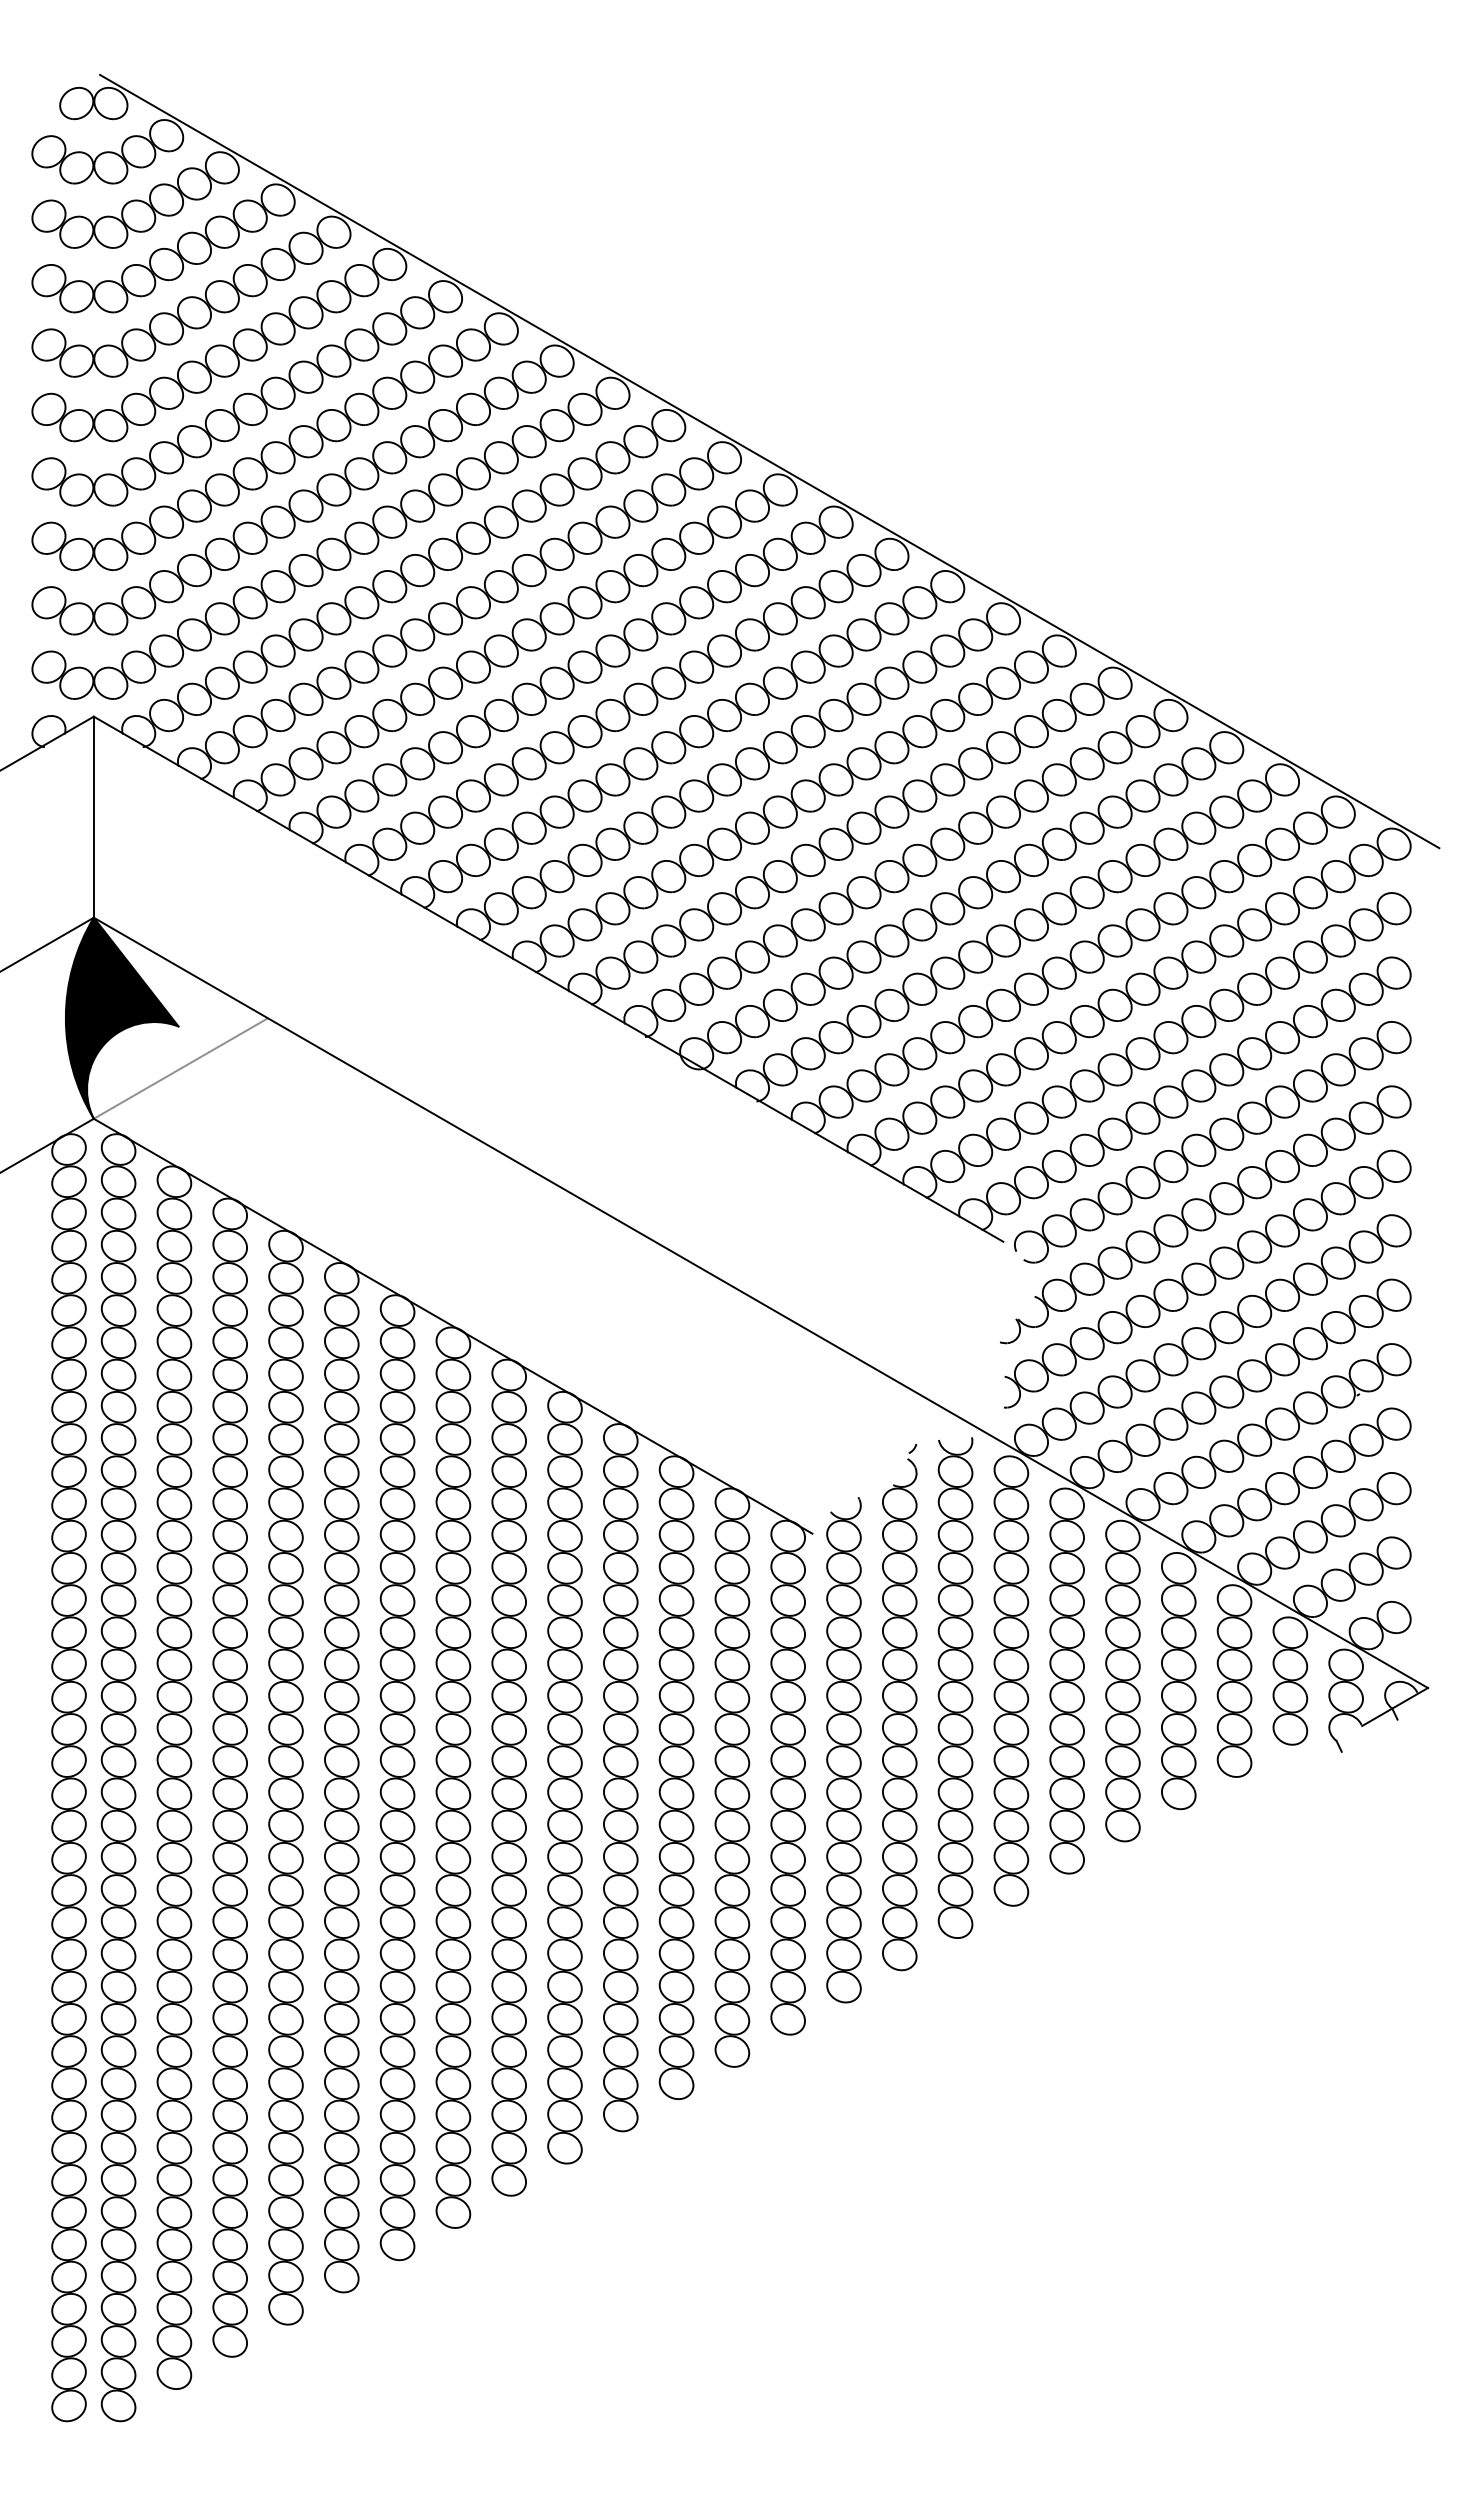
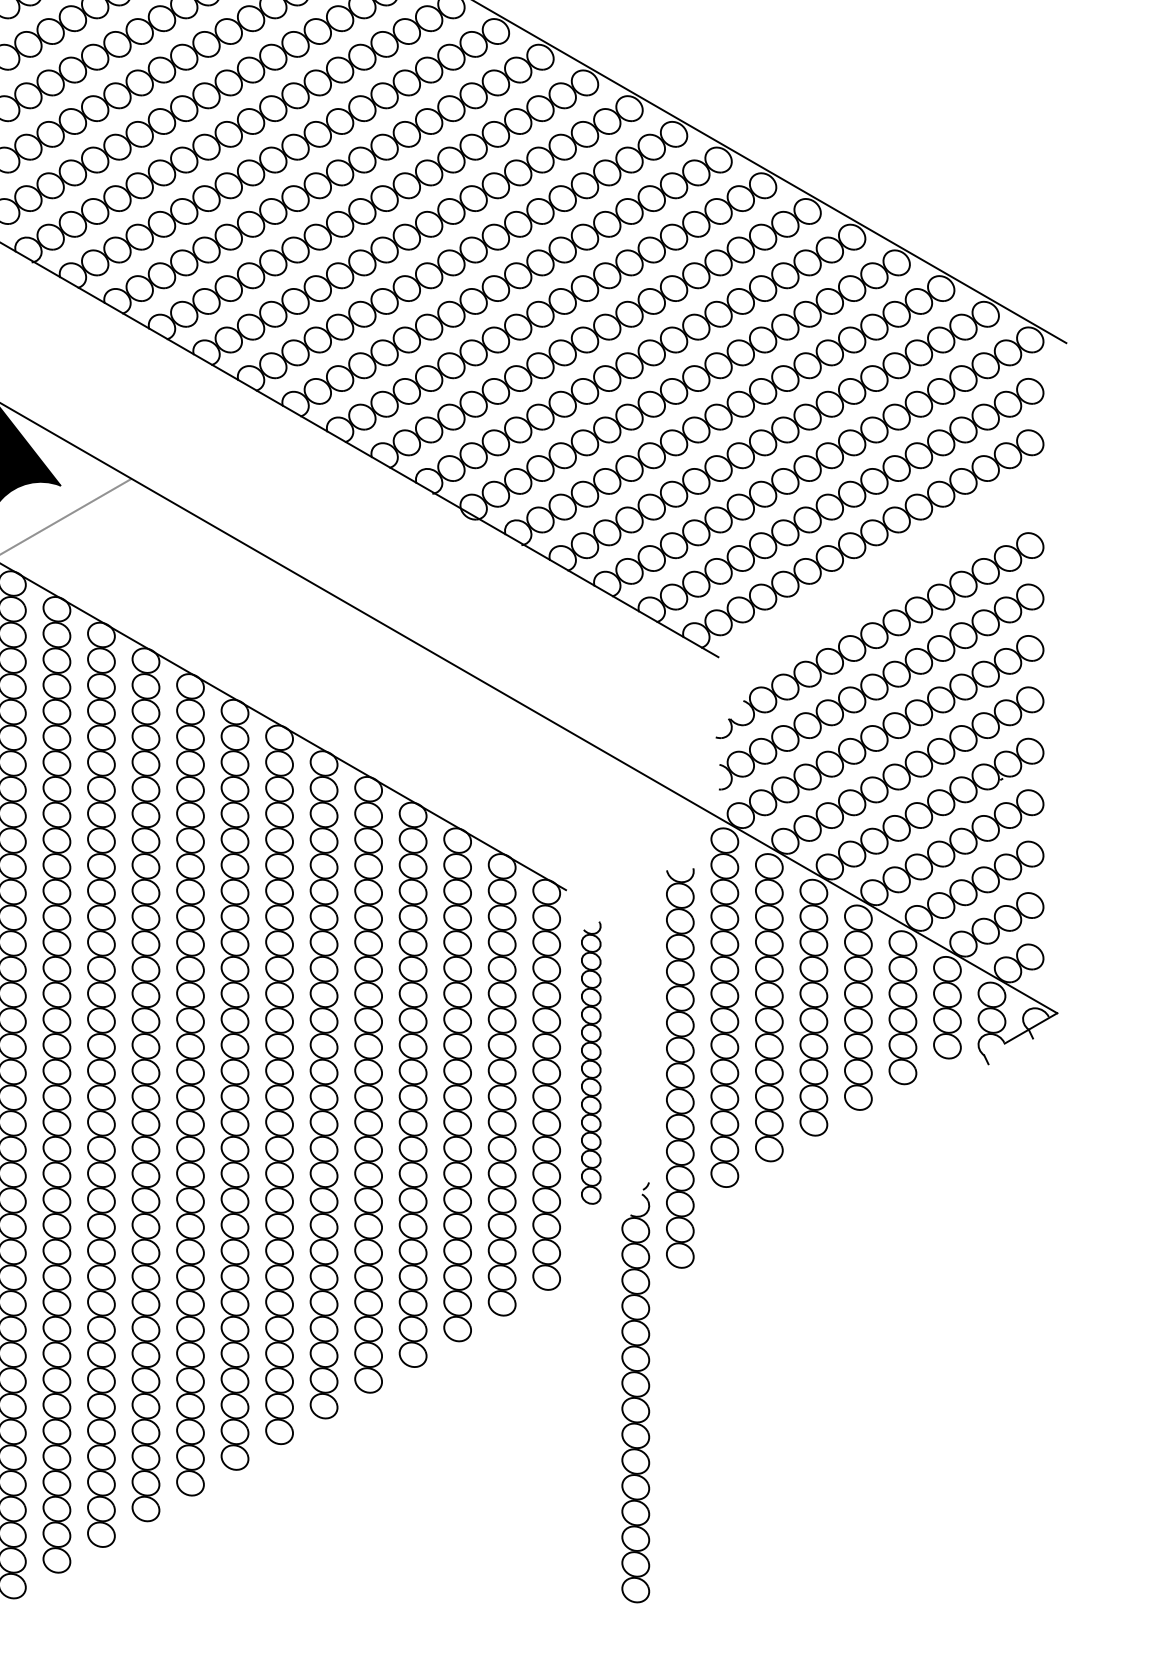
part: (1212, 1142) -> (885, 577), removed
part: (955, 1687) -> (680, 1067), moved
part: (899, 1707) -> (635, 1392), moved
part: (843, 1750) -> (590, 1063), size x0.7

